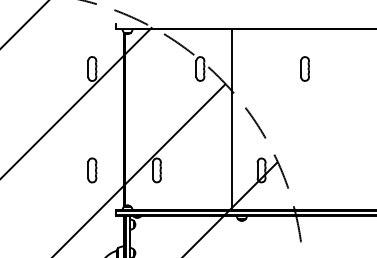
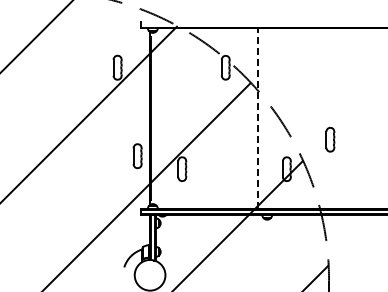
part: (305, 68) -> (330, 139), moved
line: (232, 119) -> (257, 118), solid -> dashed
part: (92, 170) -> (137, 156), moved

